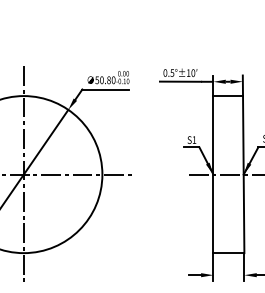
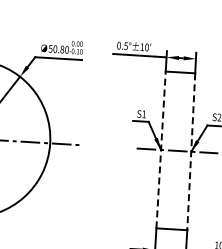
line: (213, 174) -> (161, 149), solid -> dashed
line: (243, 174) -> (191, 151), solid -> dashed

